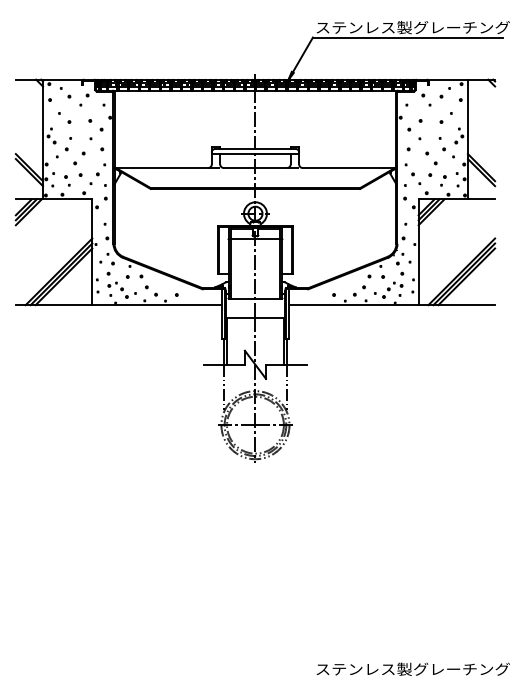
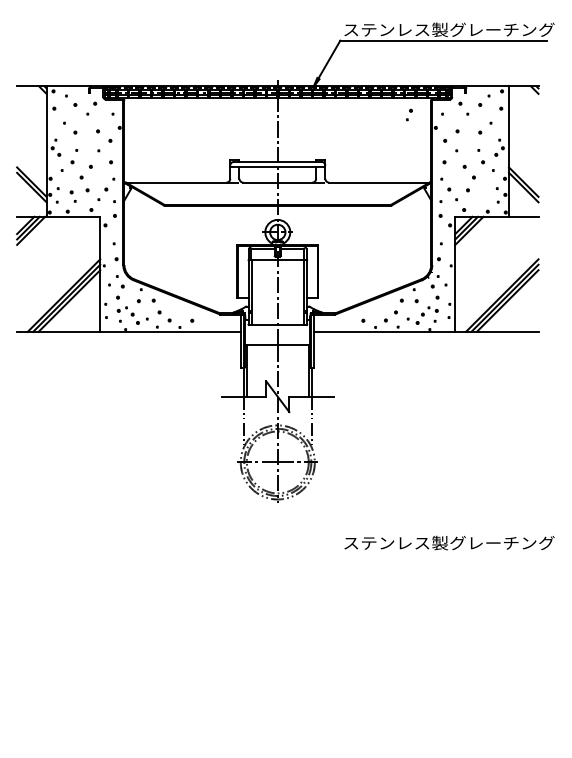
part: (443, 180) -> (409, 114), moved
text: (412, 668) -> (448, 542), moved

